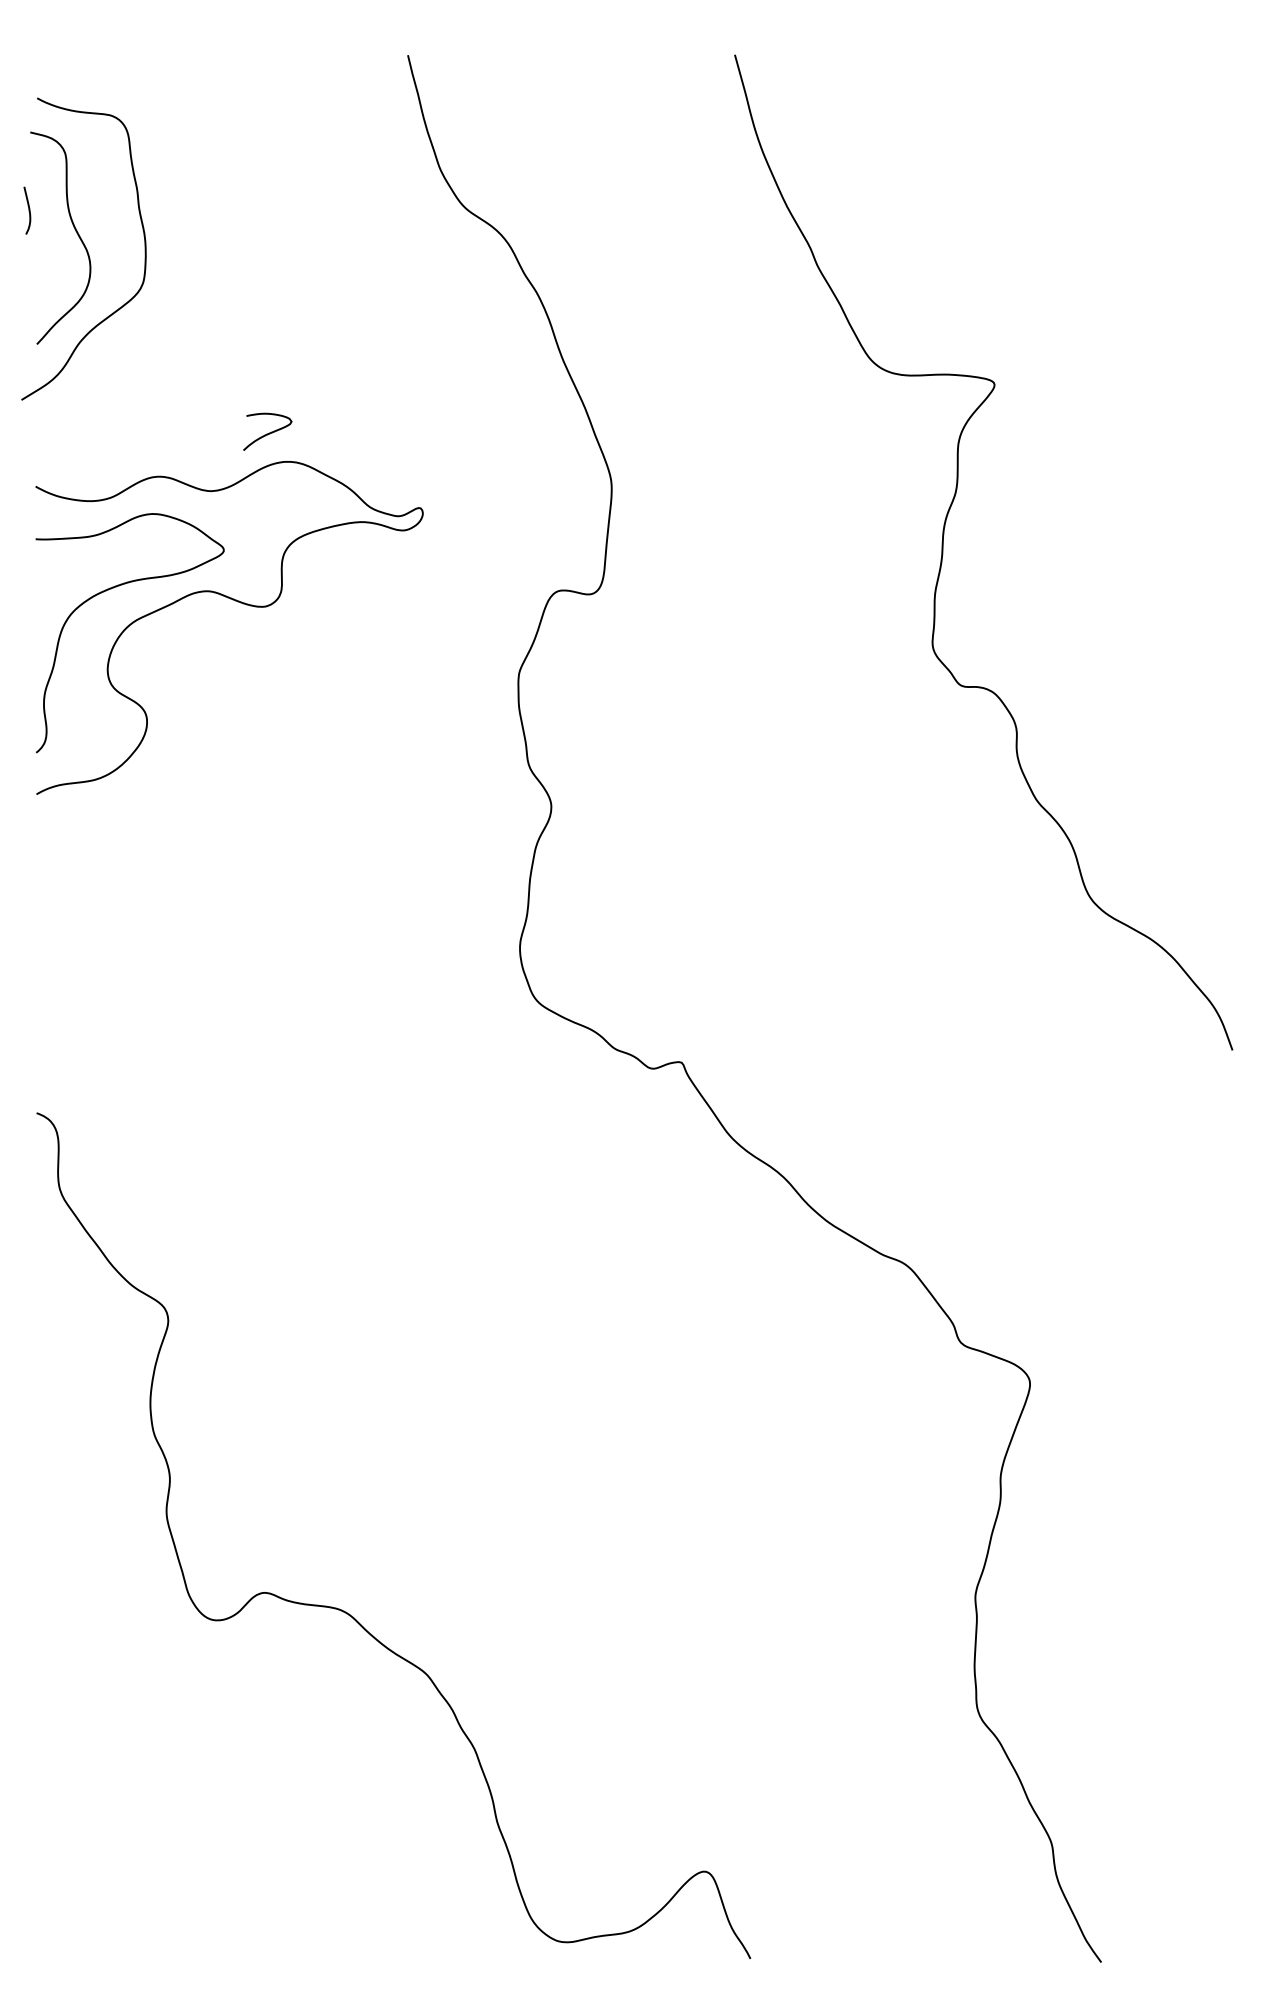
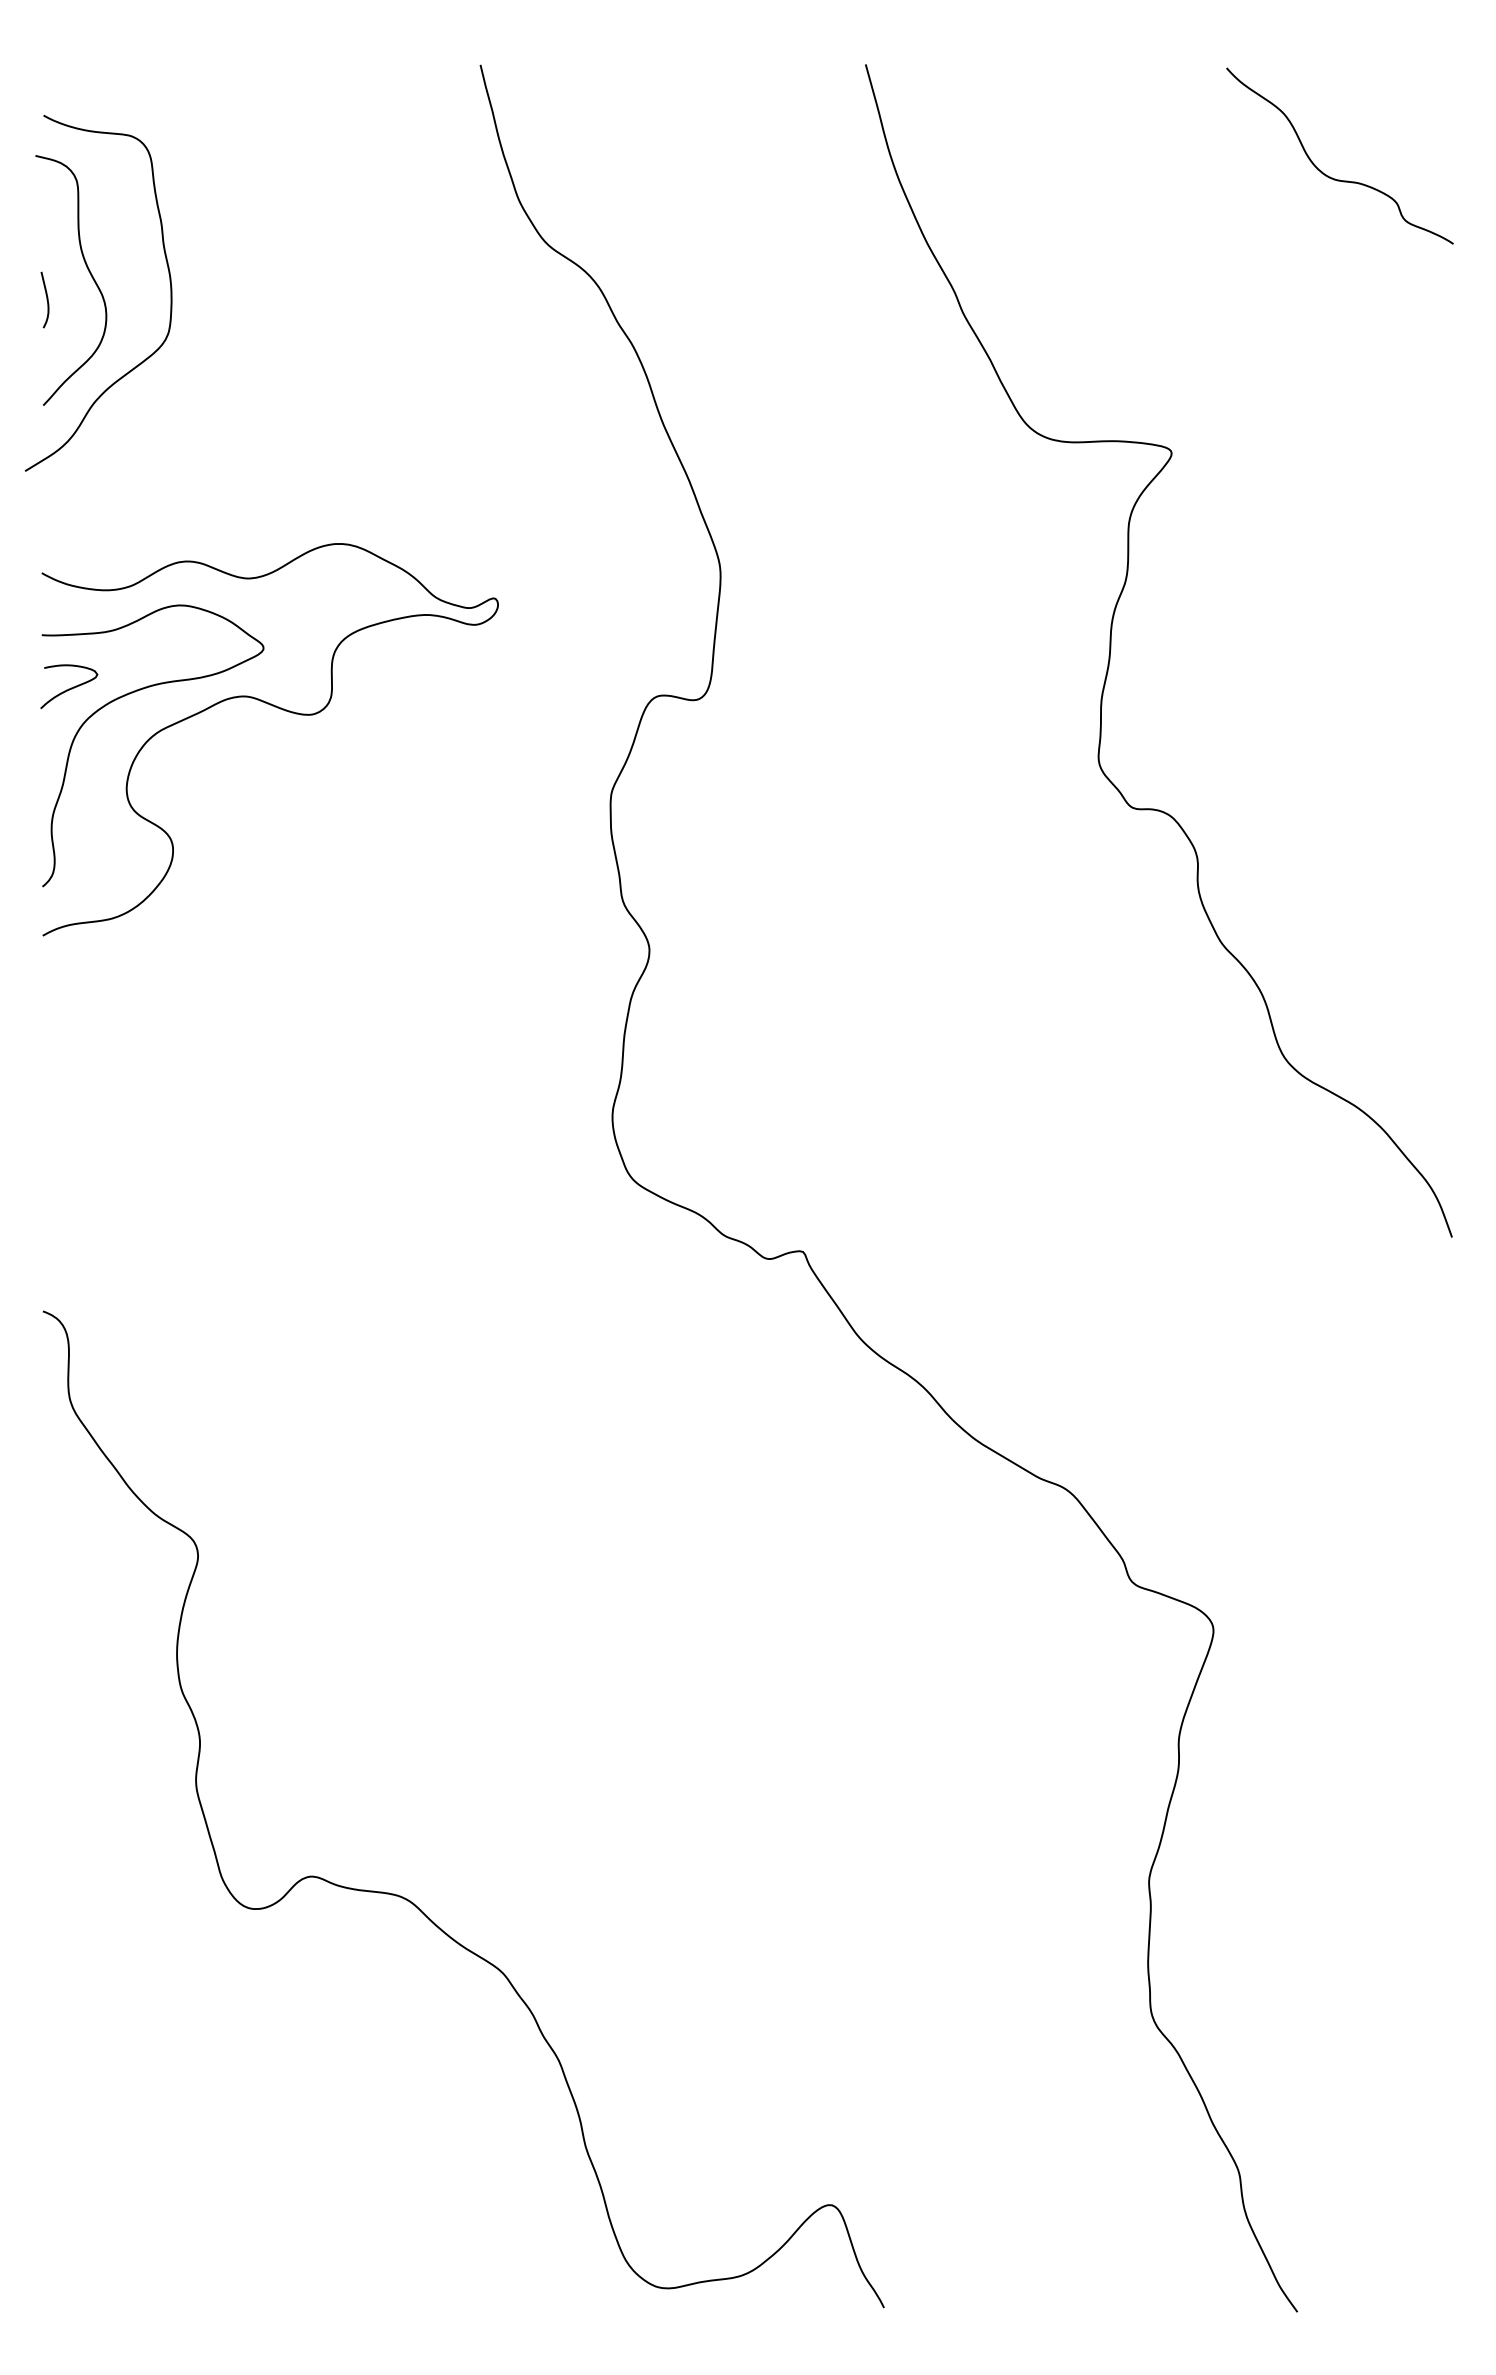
curve: (1127, 149) -> (1328, 175), added
curve: (28, 210) -> (46, 299), moved
curve: (267, 433) -> (69, 688), moved

